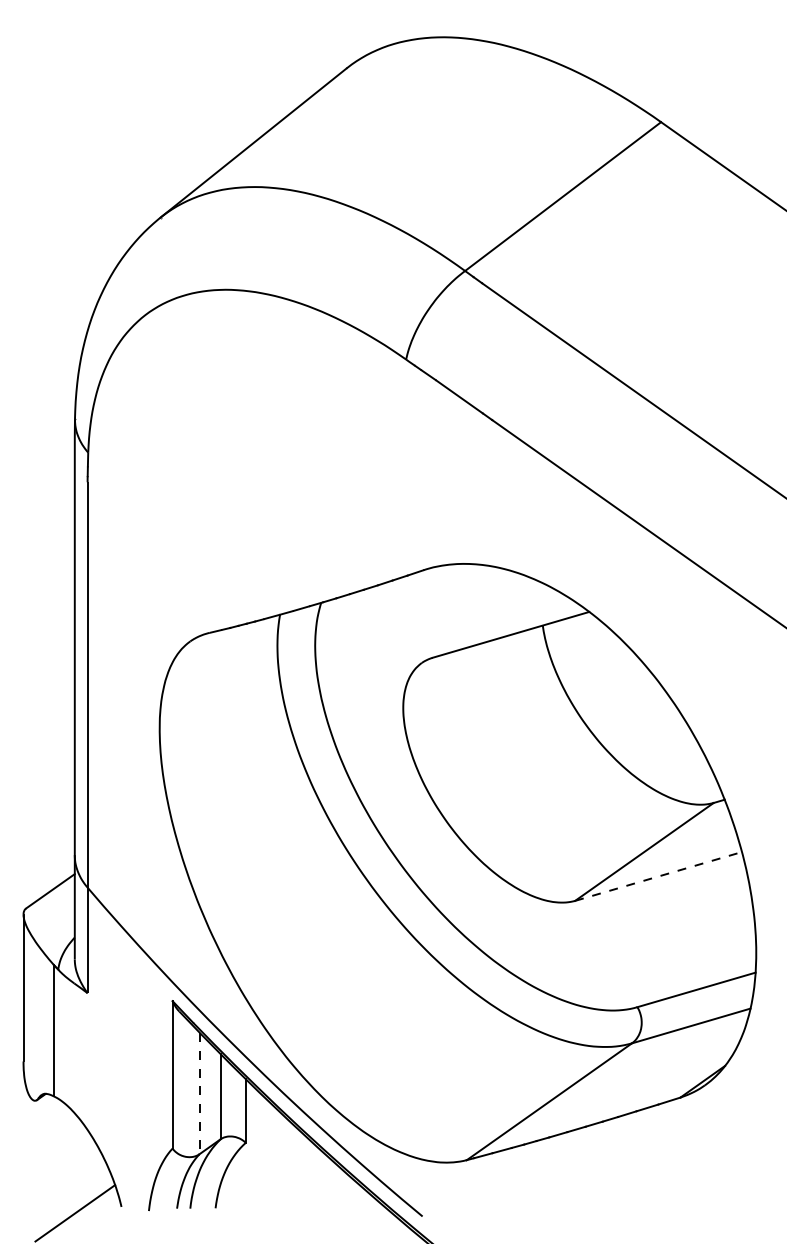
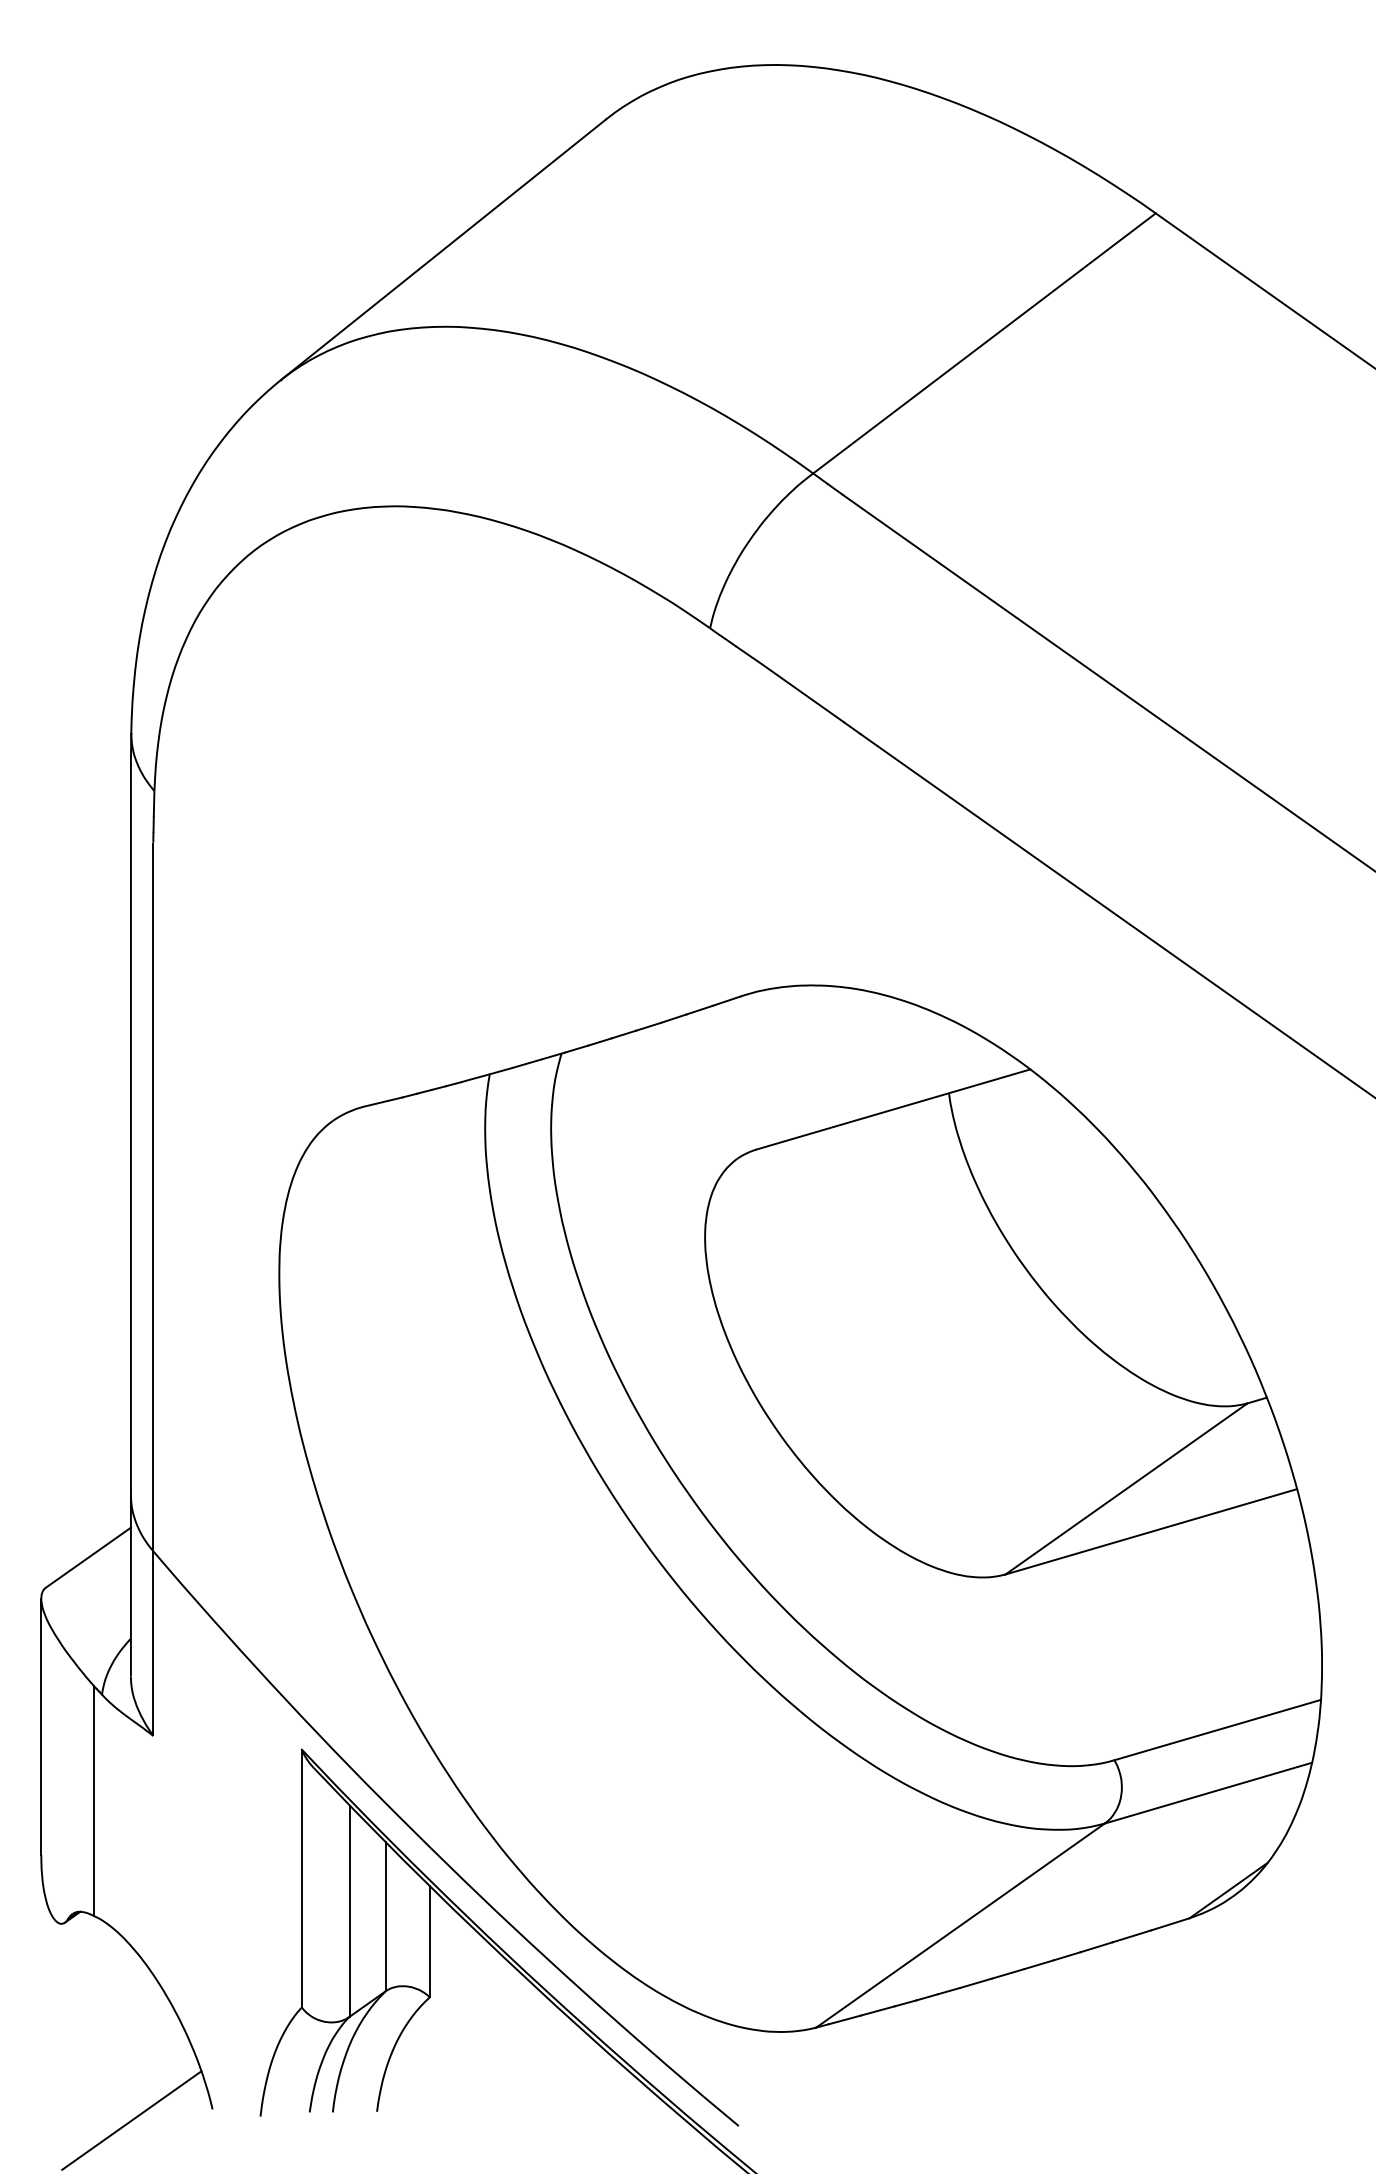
line: (658, 876) -> (1151, 1531), dashed -> solid
line: (199, 1094) -> (348, 1912), dashed -> solid

